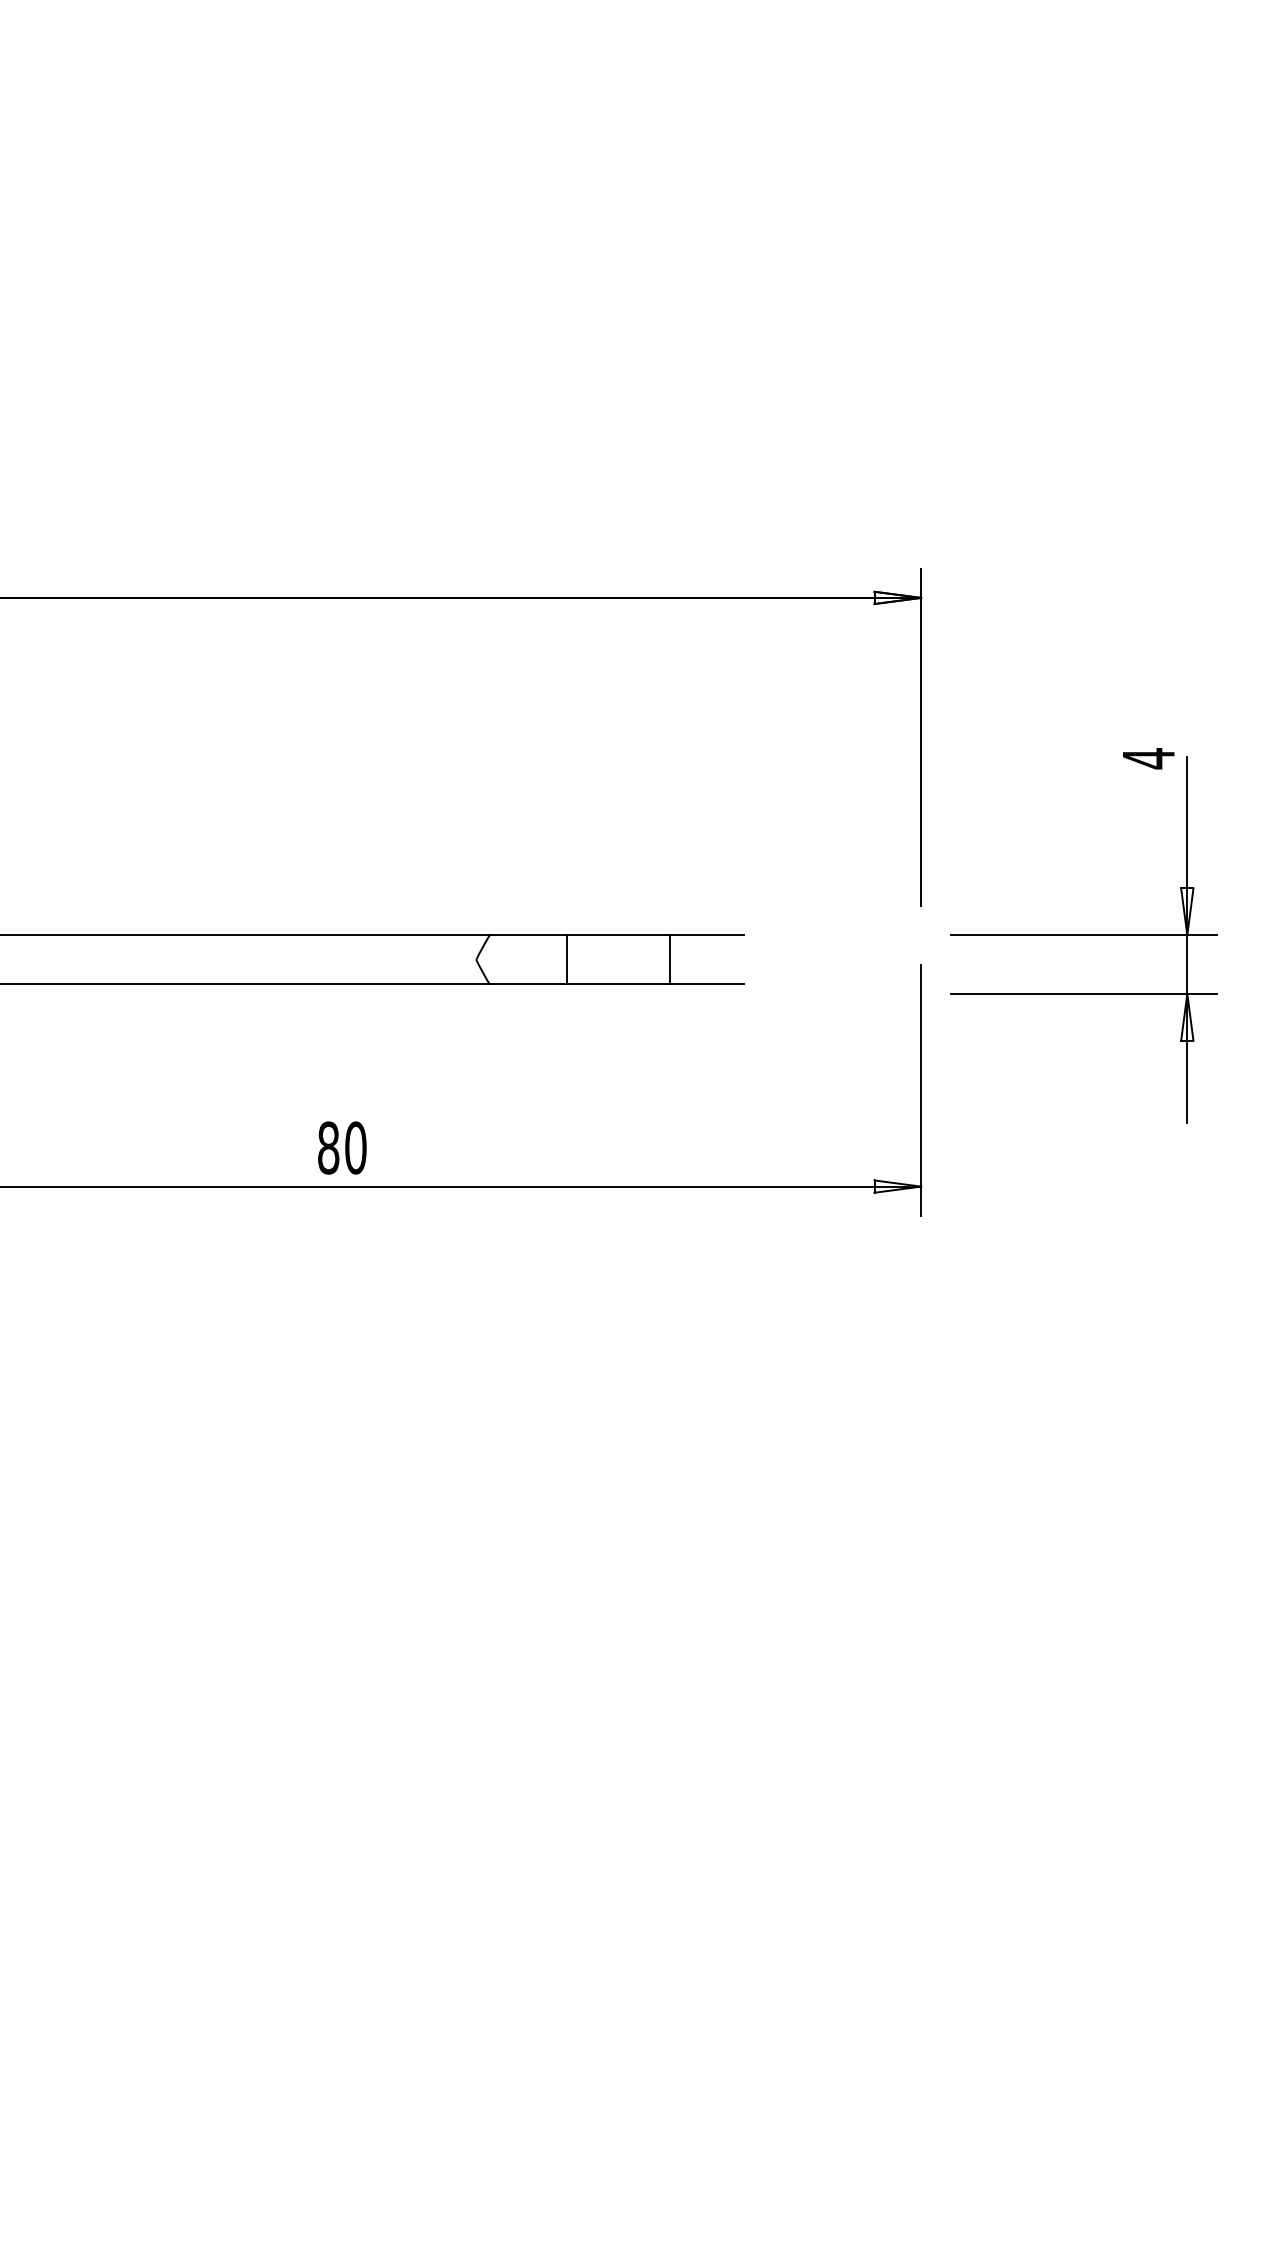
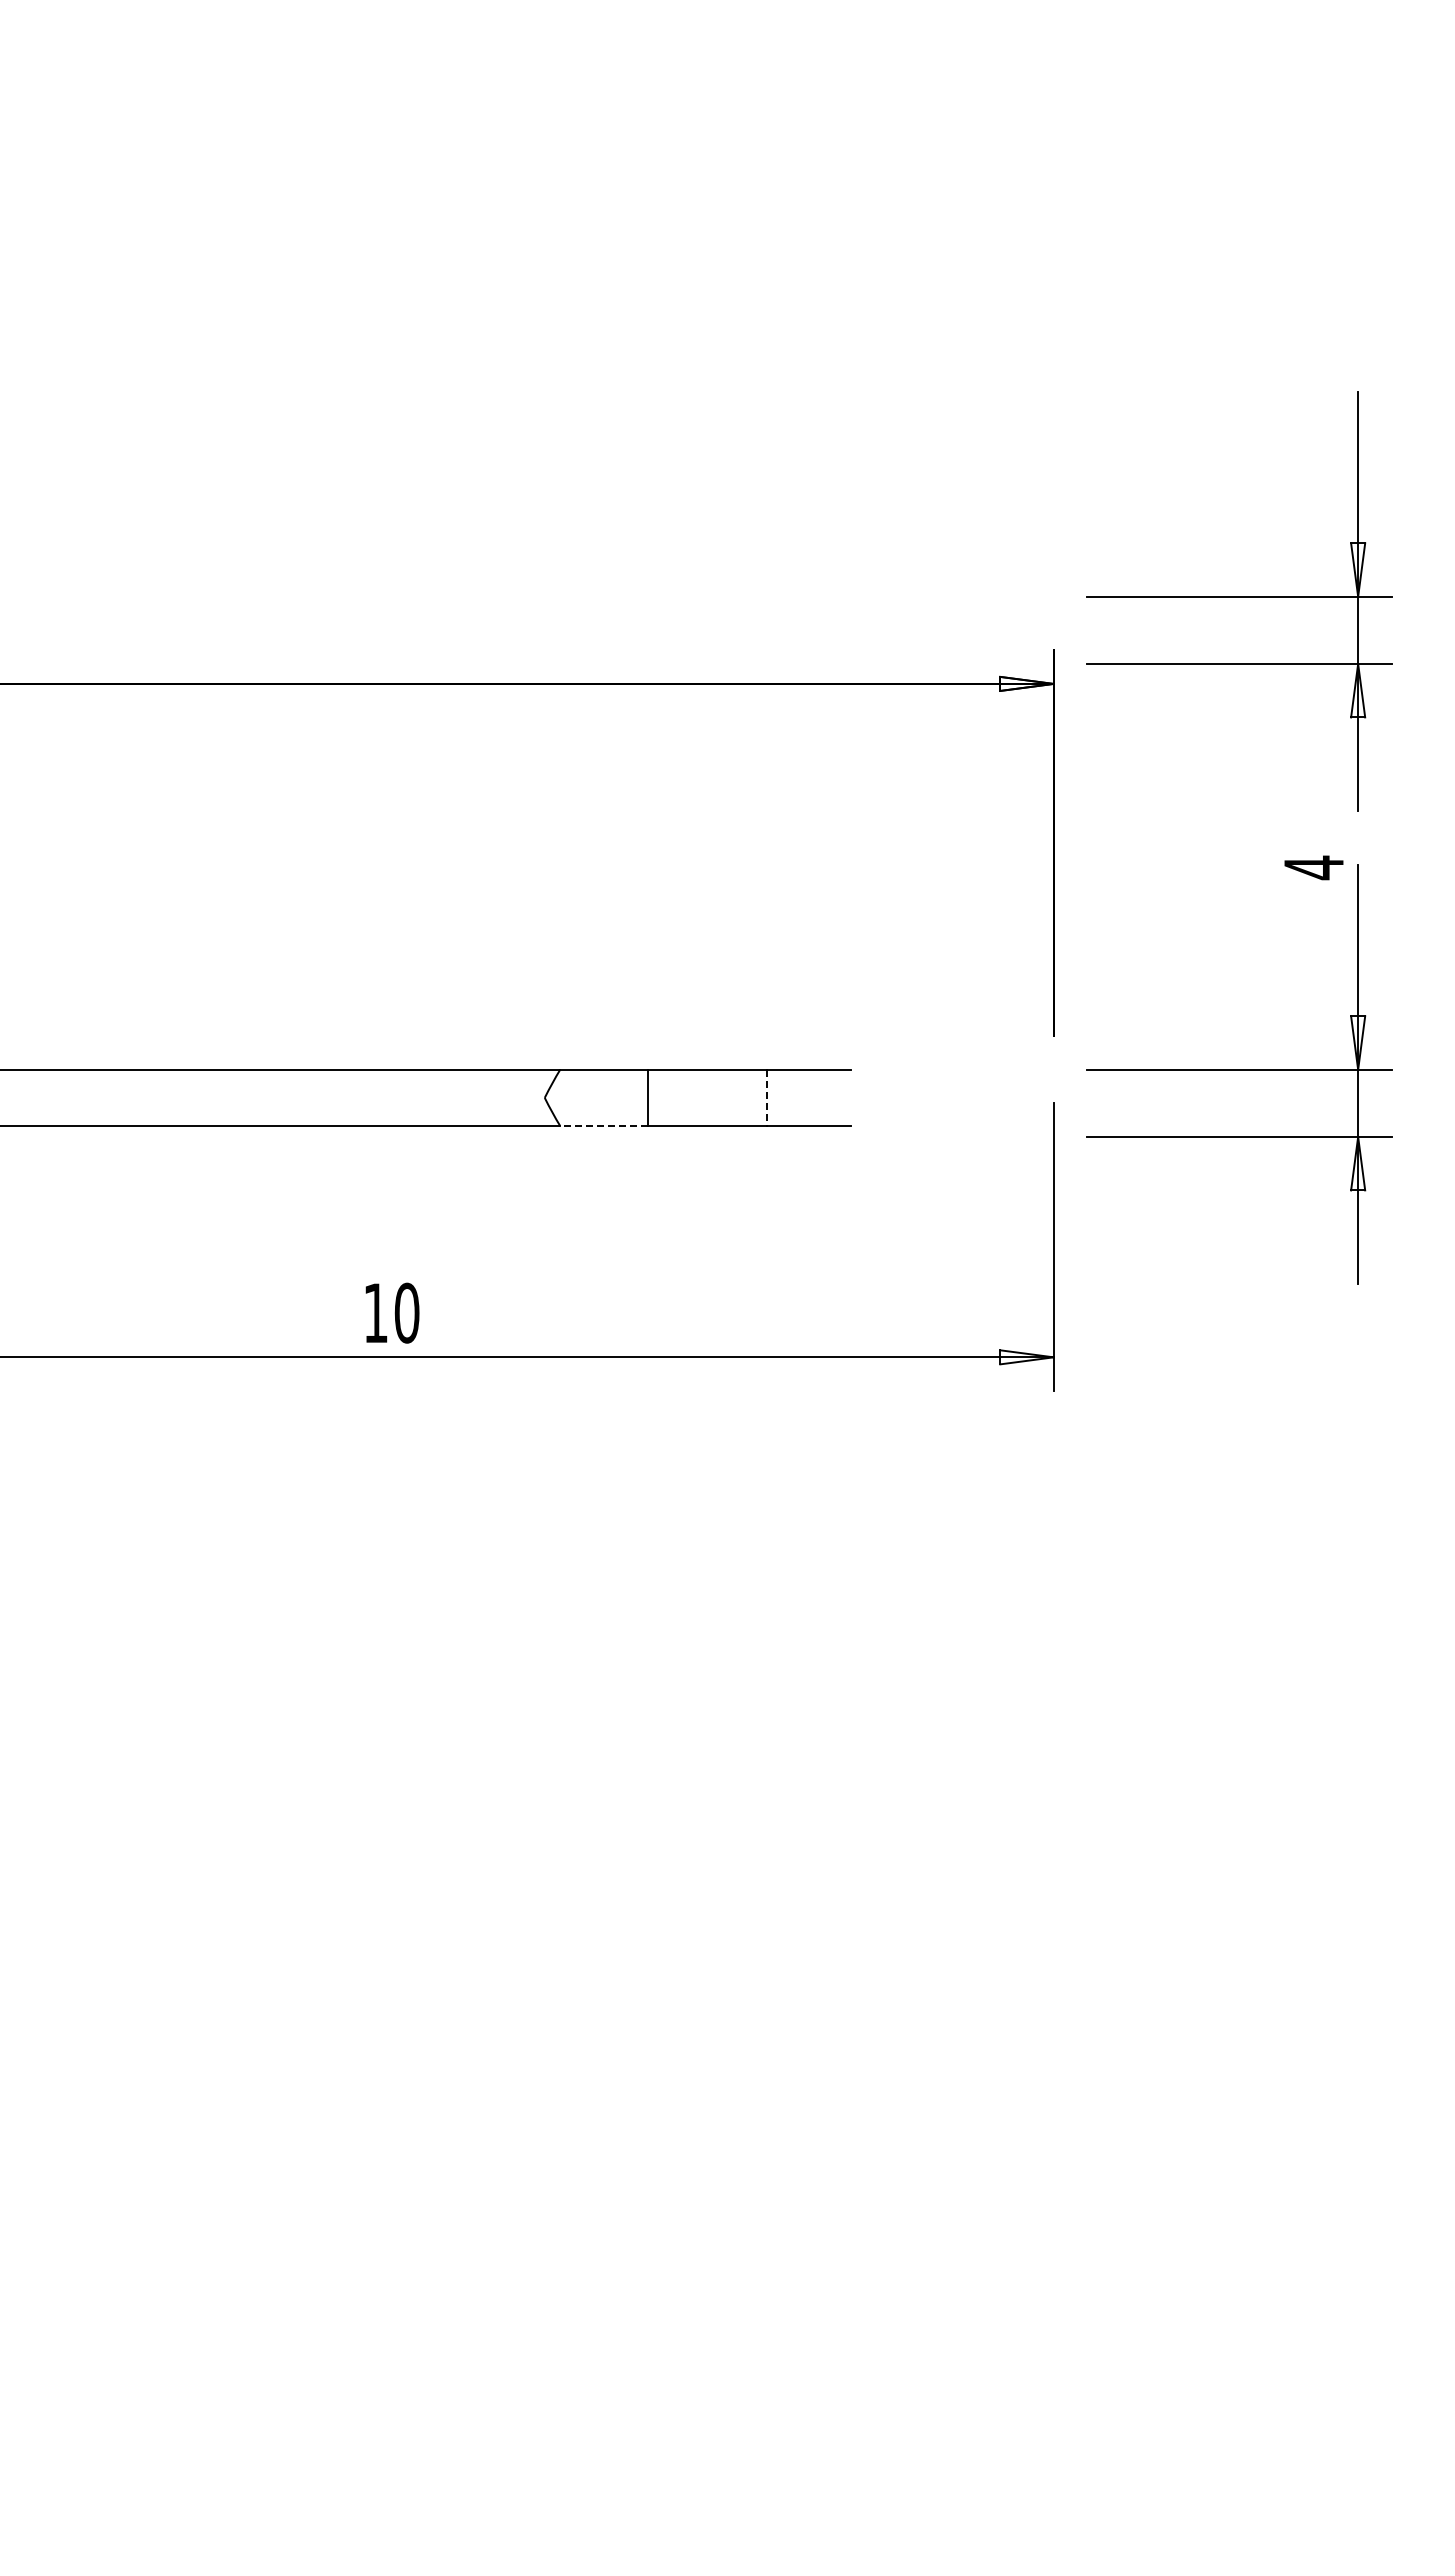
part: (1083, 525) -> (1239, 601), added
line: (670, 960) -> (766, 1098), solid -> dashed
line: (527, 984) -> (603, 1126), solid -> dashed
text: (328, 1147) -> (375, 1312), 80 -> 10

